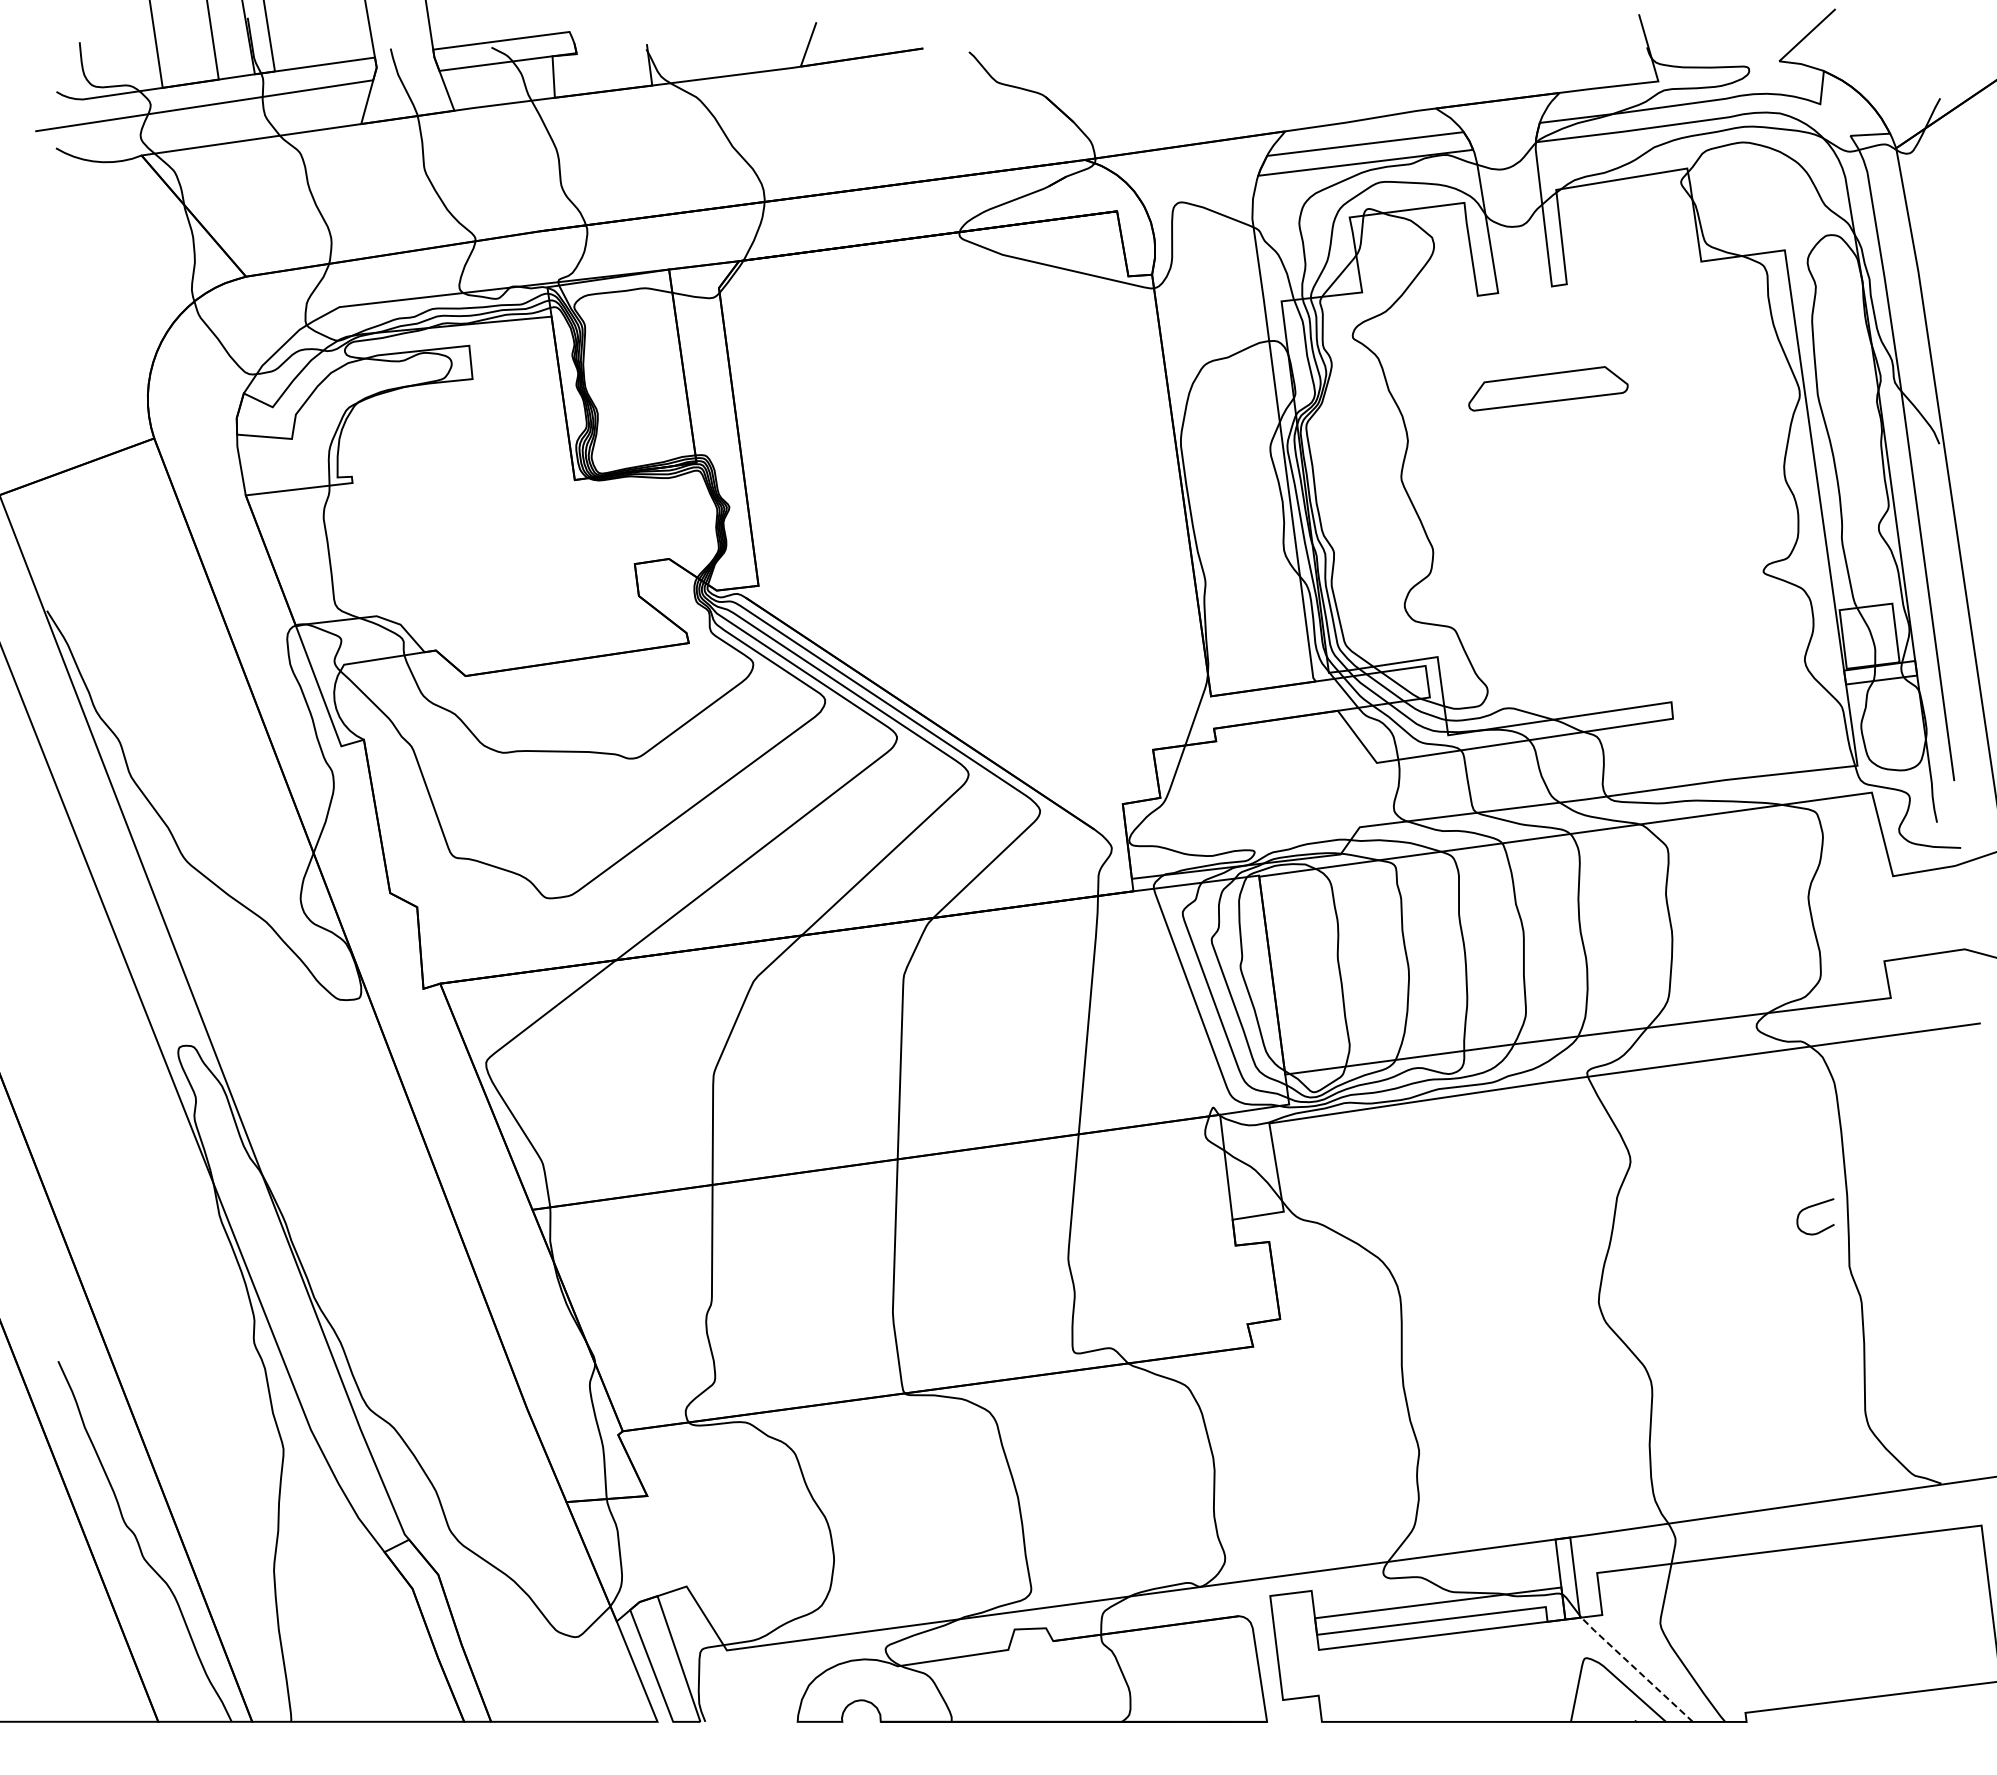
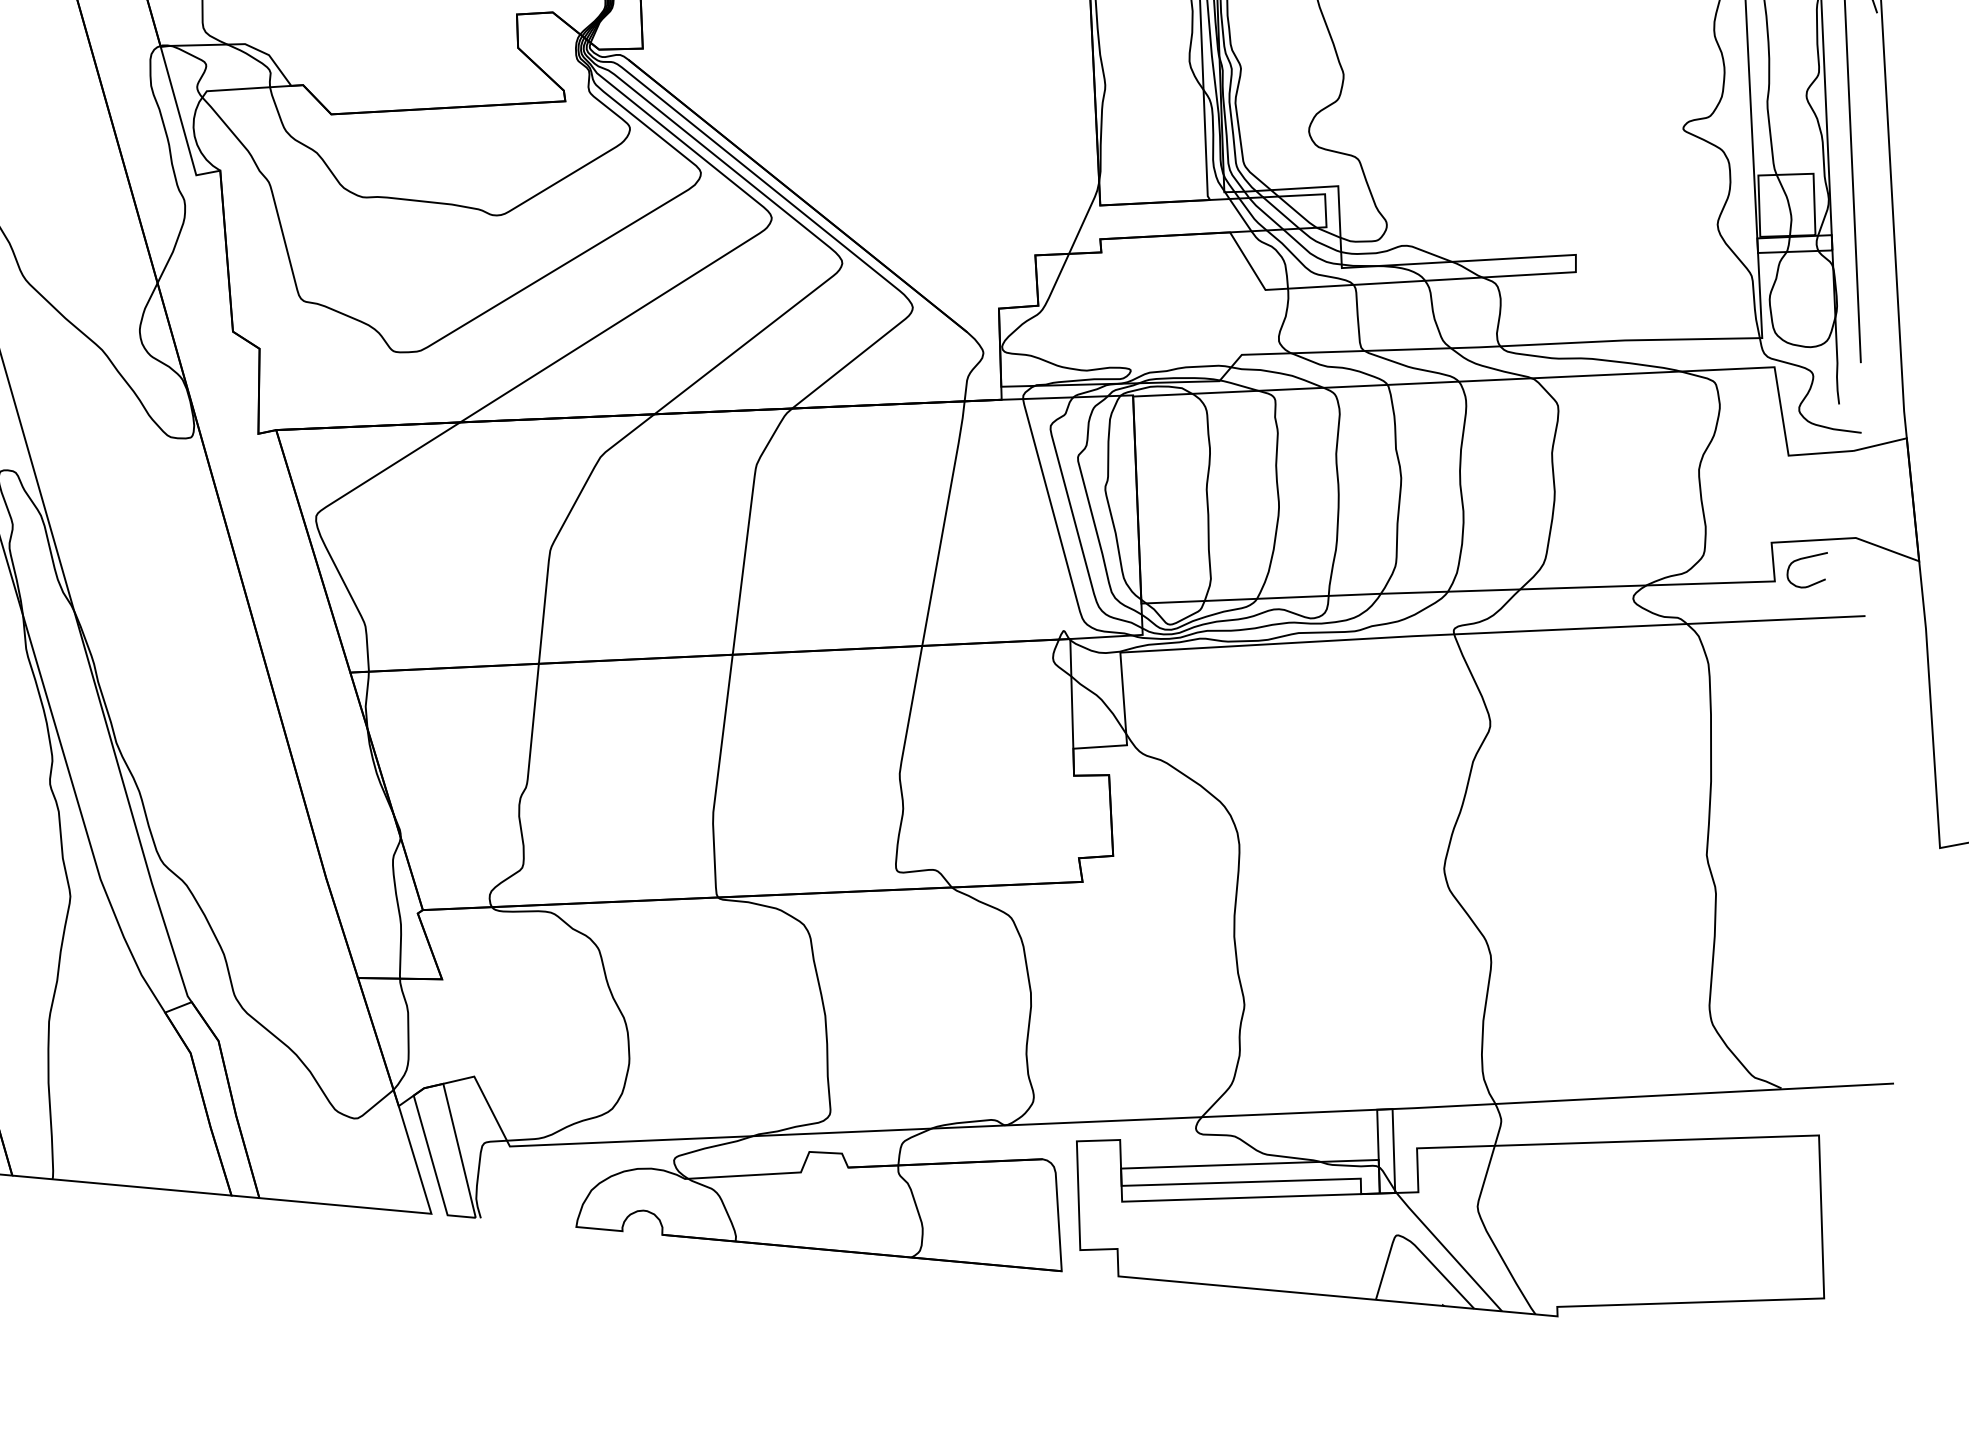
curve: (1811, 1207) -> (1803, 559), moved
line: (1636, 1669) -> (1448, 1251), dashed -> solid

